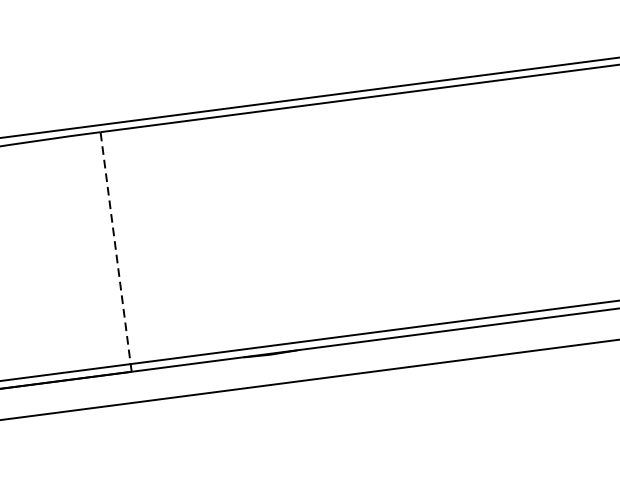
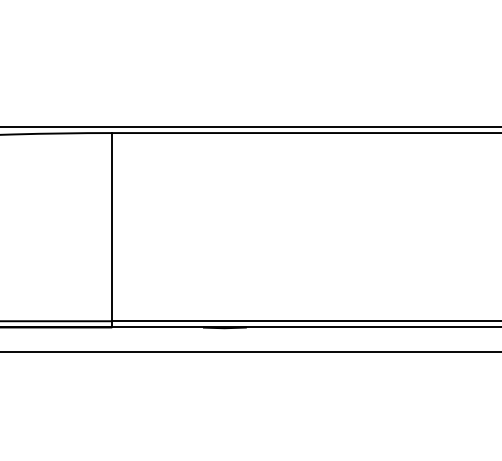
line: (116, 250) -> (112, 229), dashed -> solid

